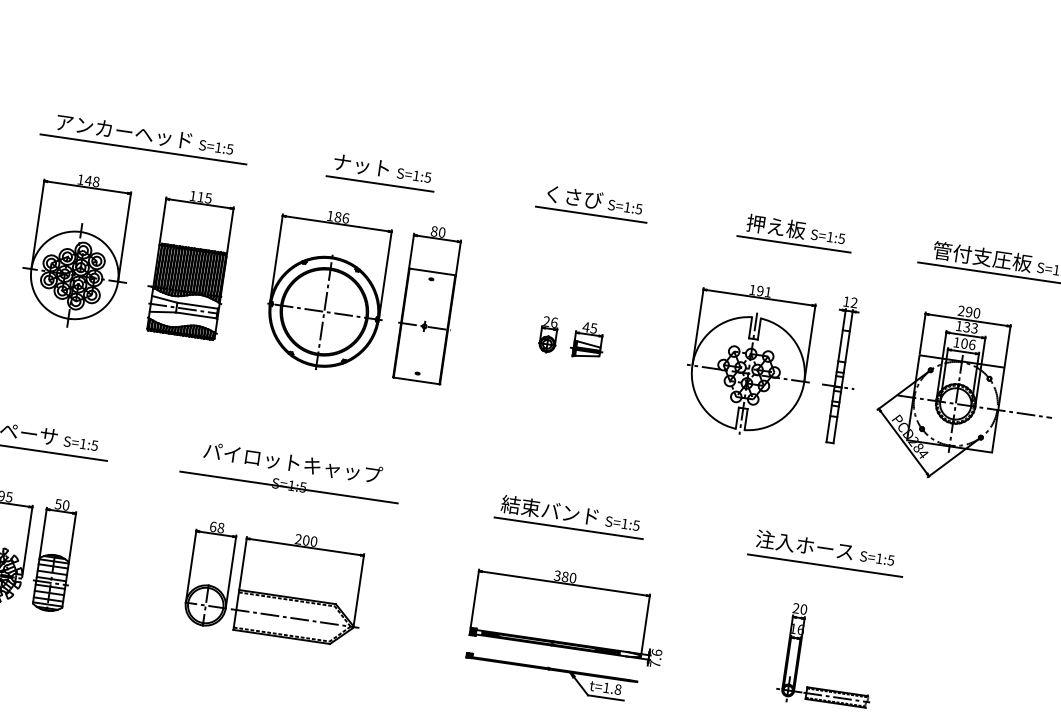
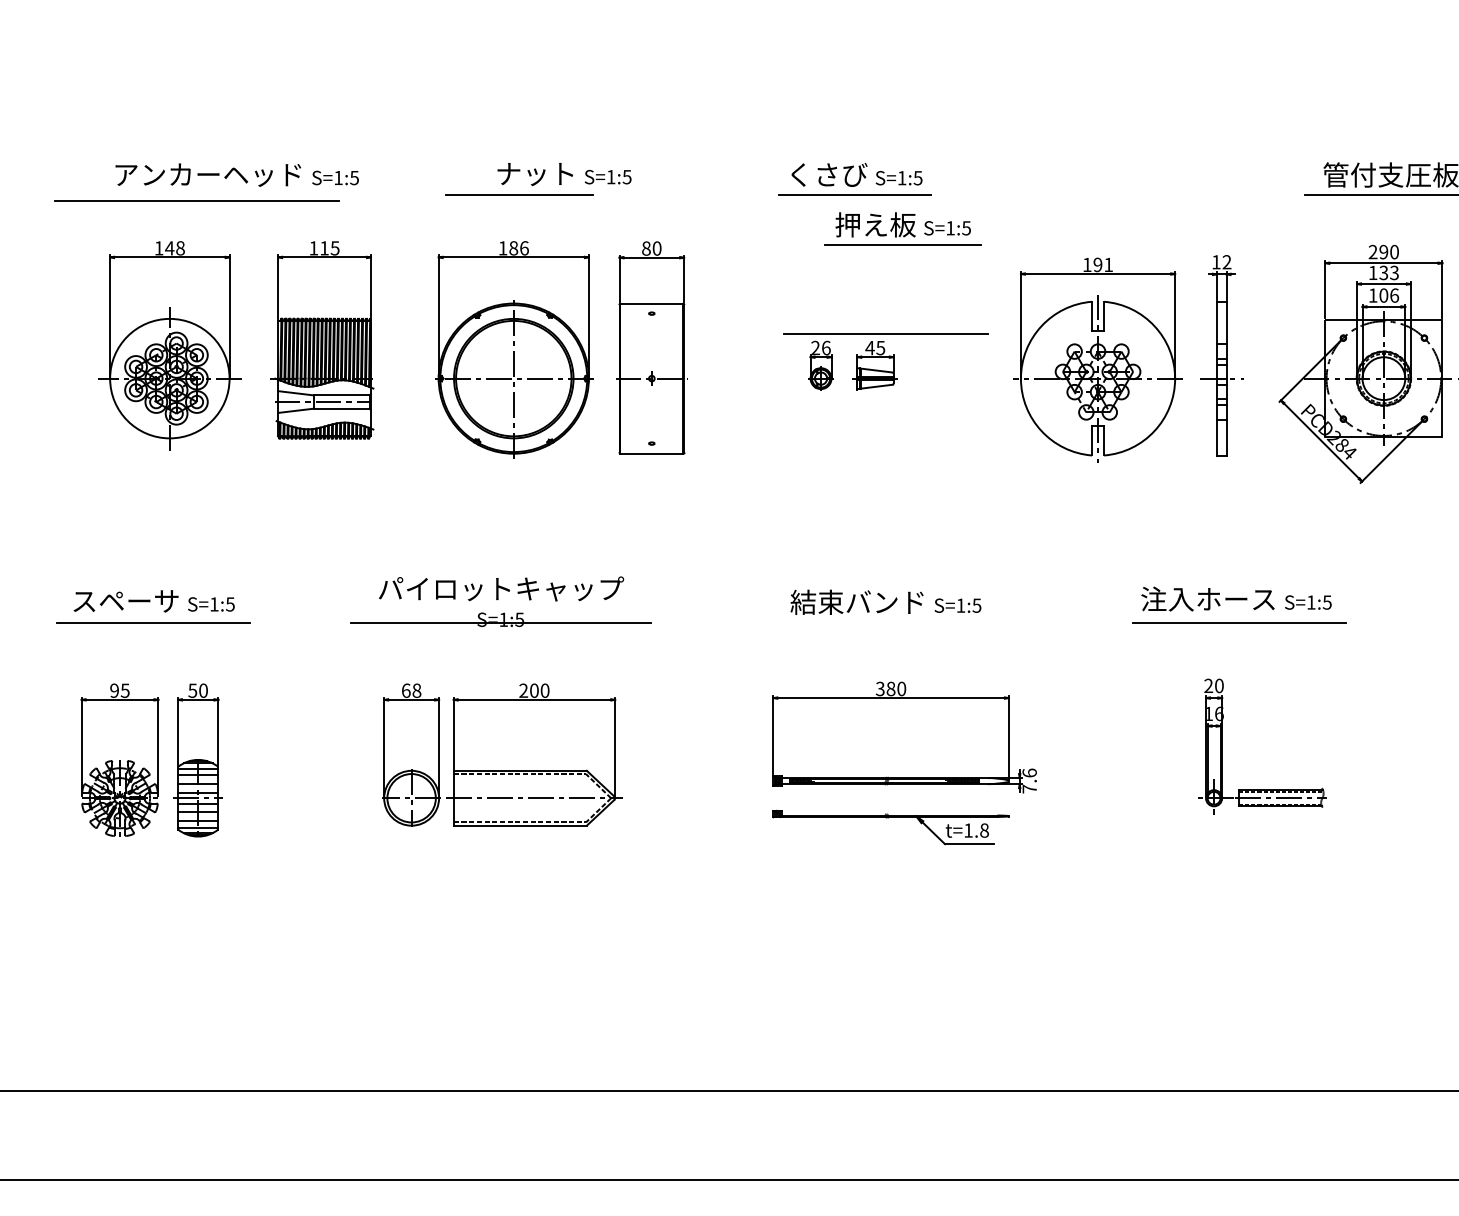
line: (143, 148) -> (196, 200), moved
line: (379, 183) -> (519, 194), moved
part: (795, 232) -> (902, 228), moved
line: (568, 528) -> (885, 333), moved

